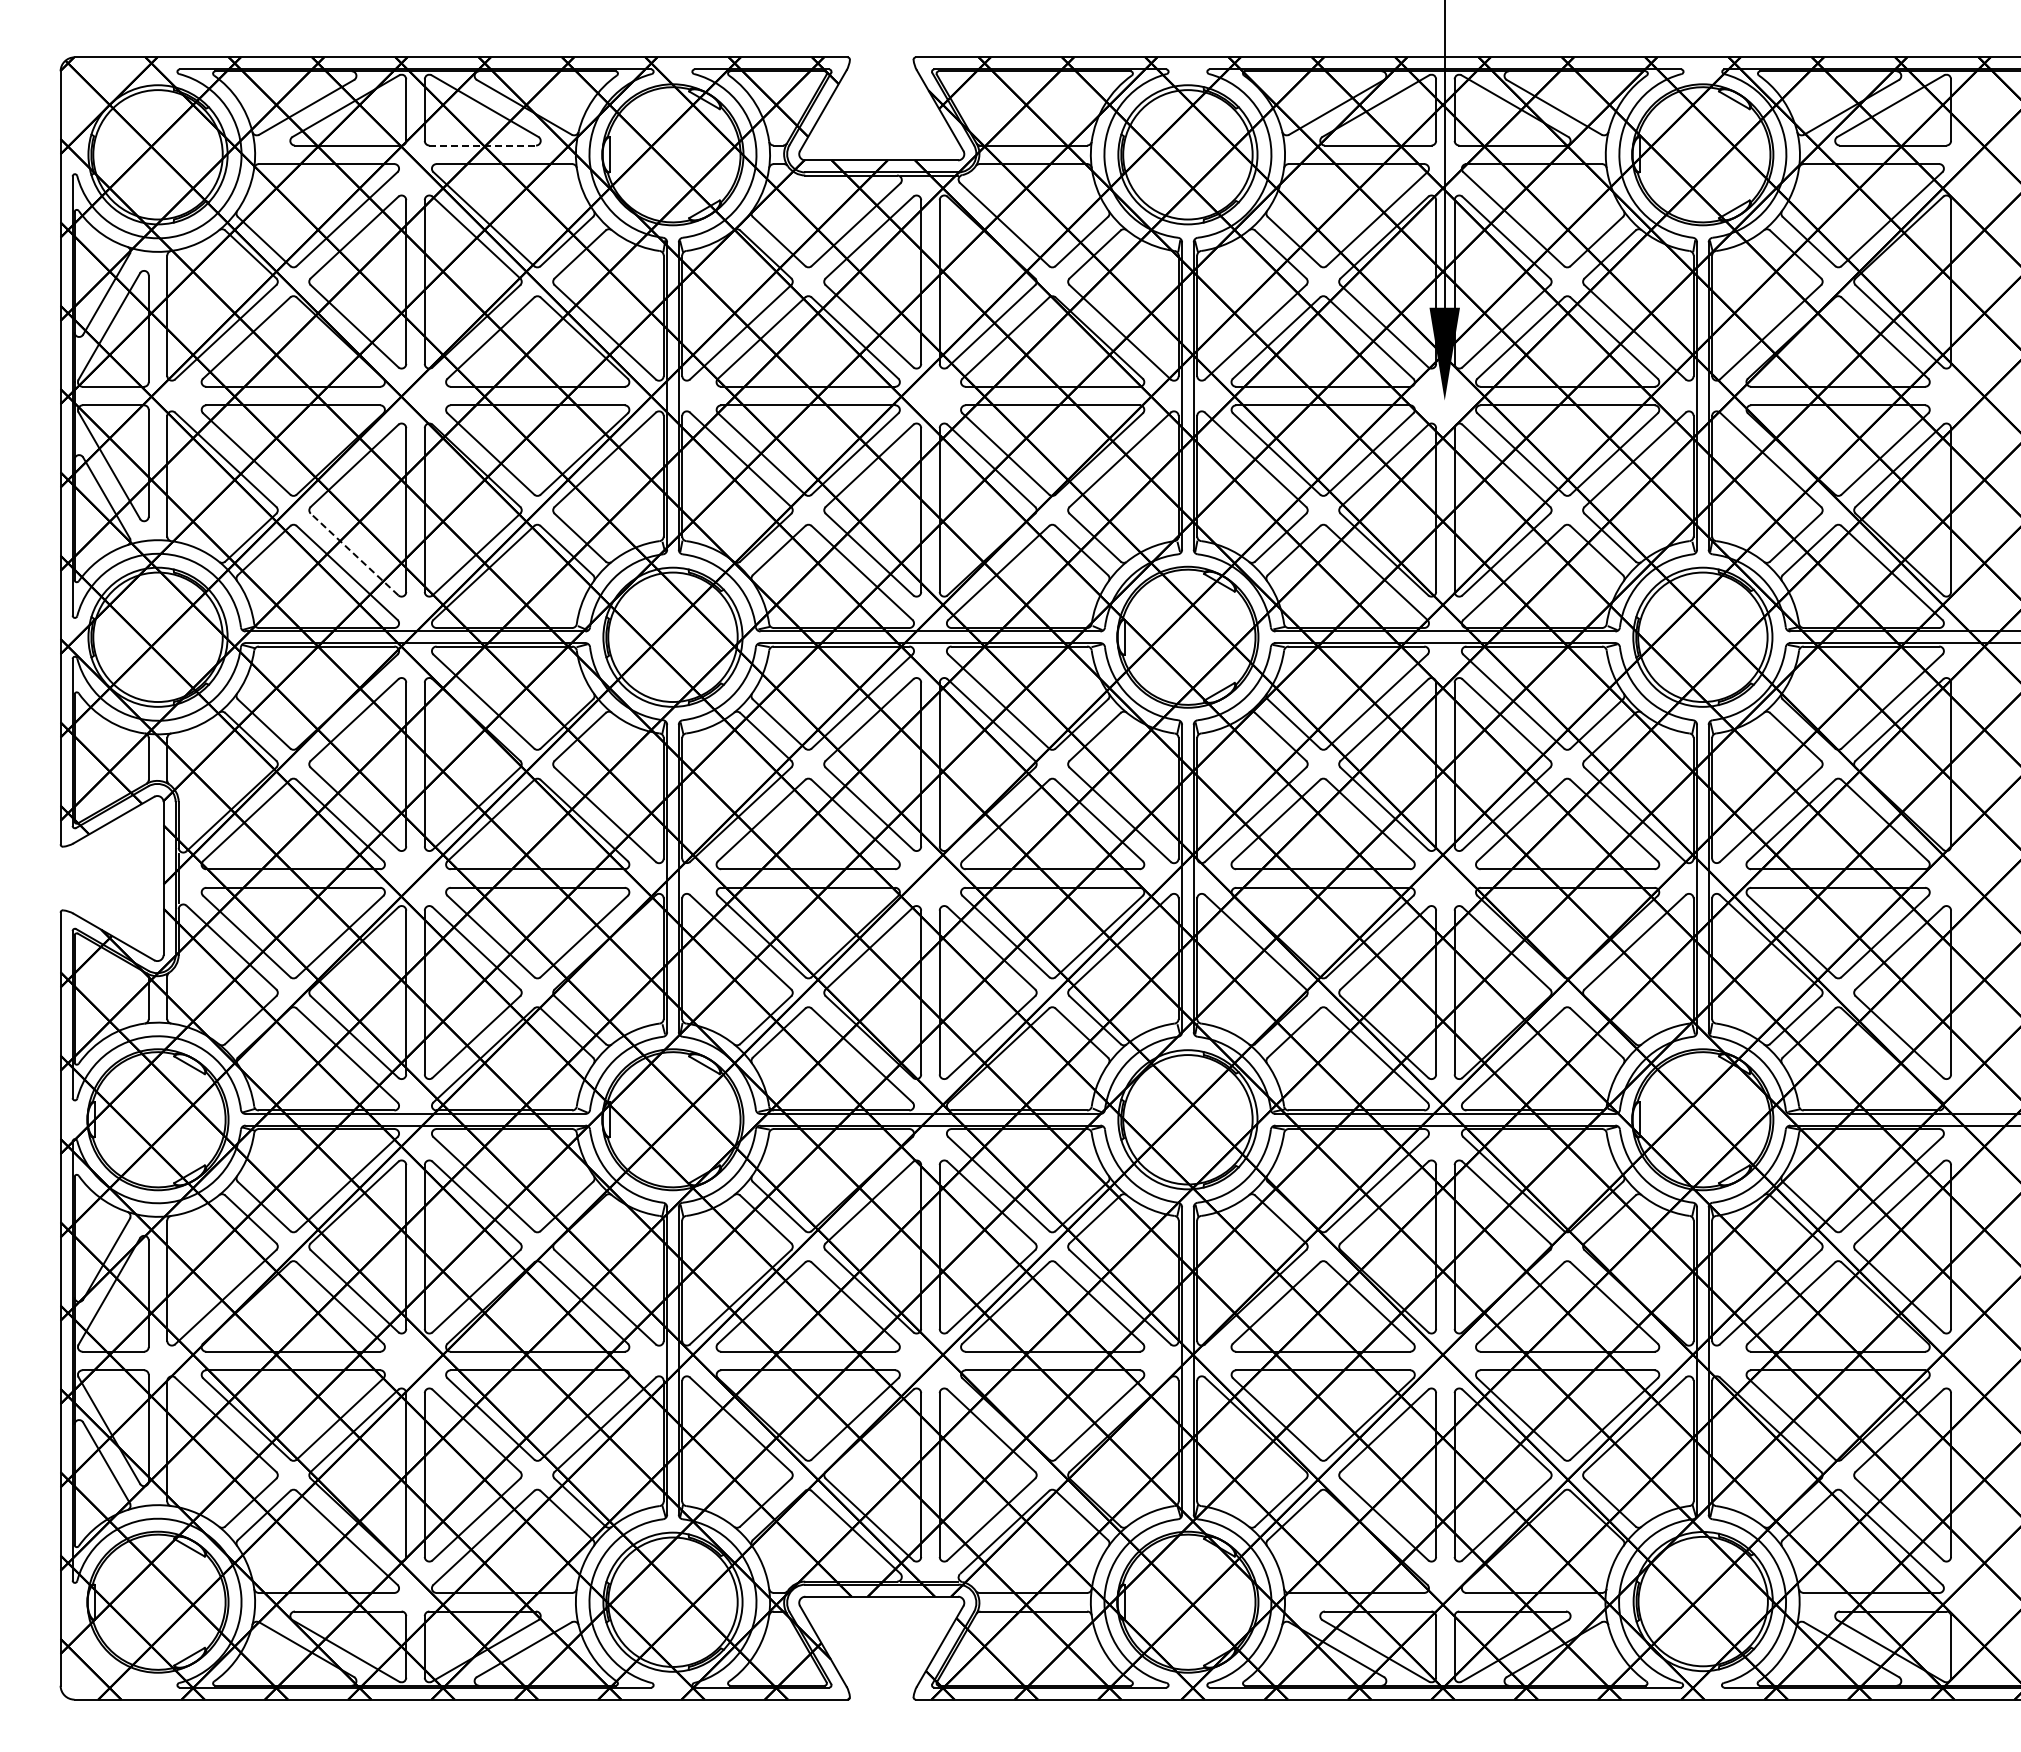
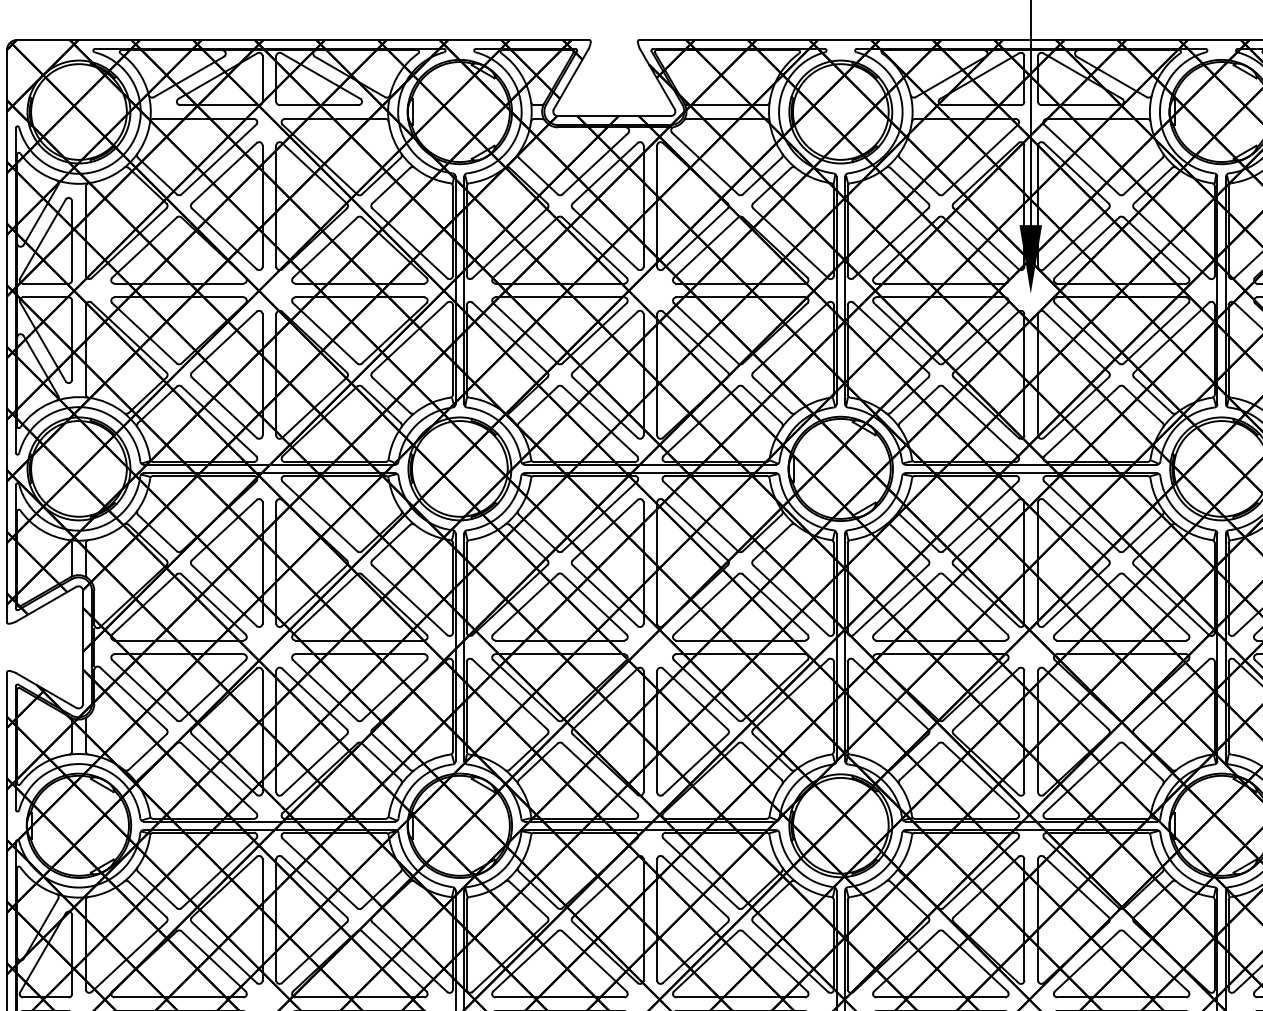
line: (483, 145) -> (319, 105), dashed -> solid
line: (354, 554) -> (224, 407), dashed -> solid

